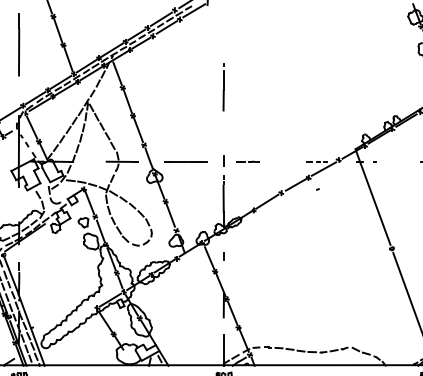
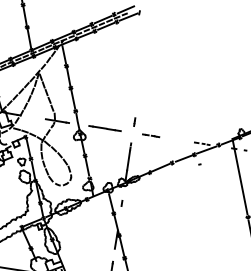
line: (223, 87) -> (141, 77), removed
line: (223, 160) -> (134, 121), moved

